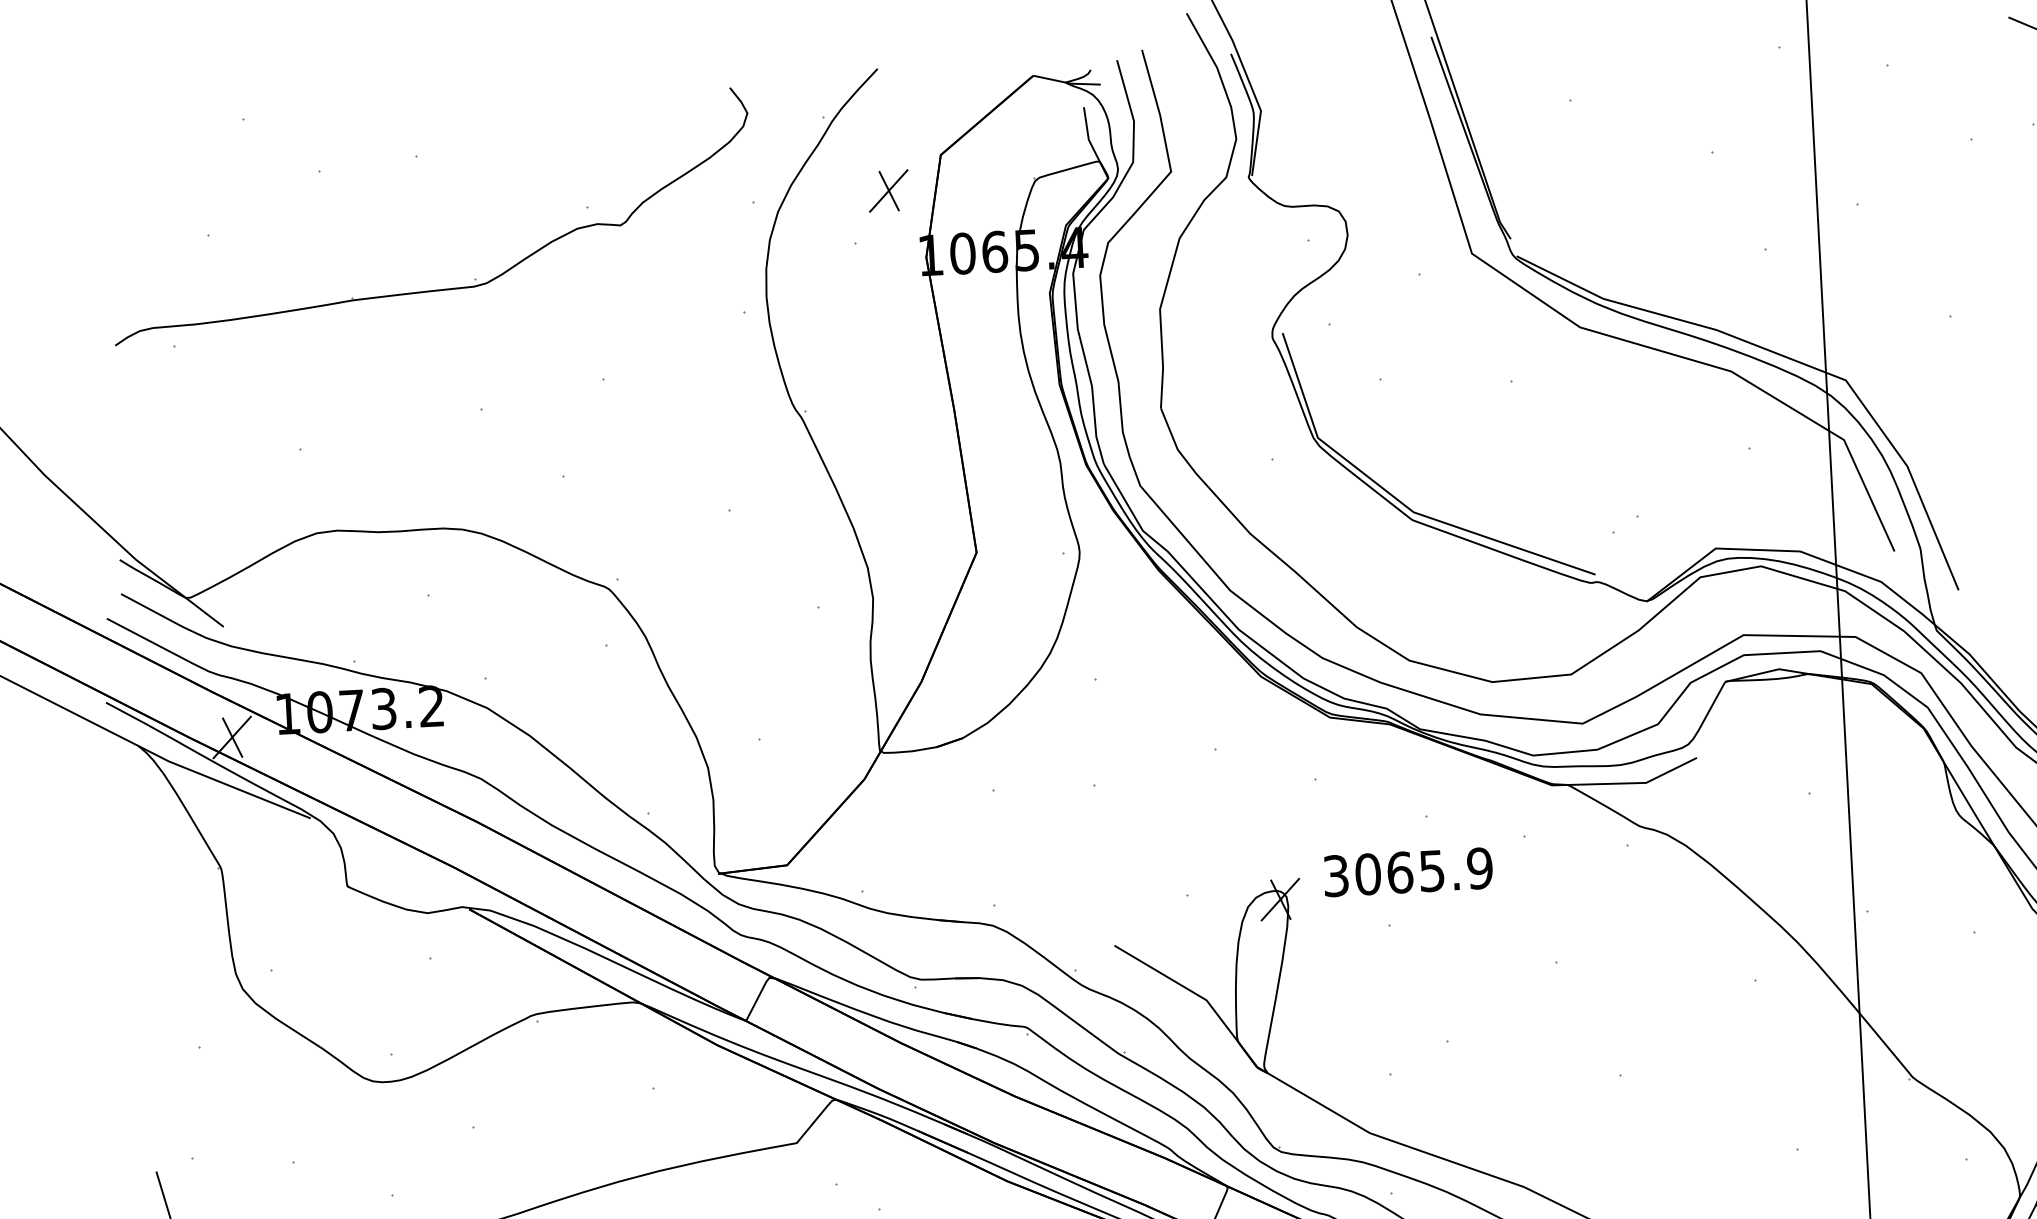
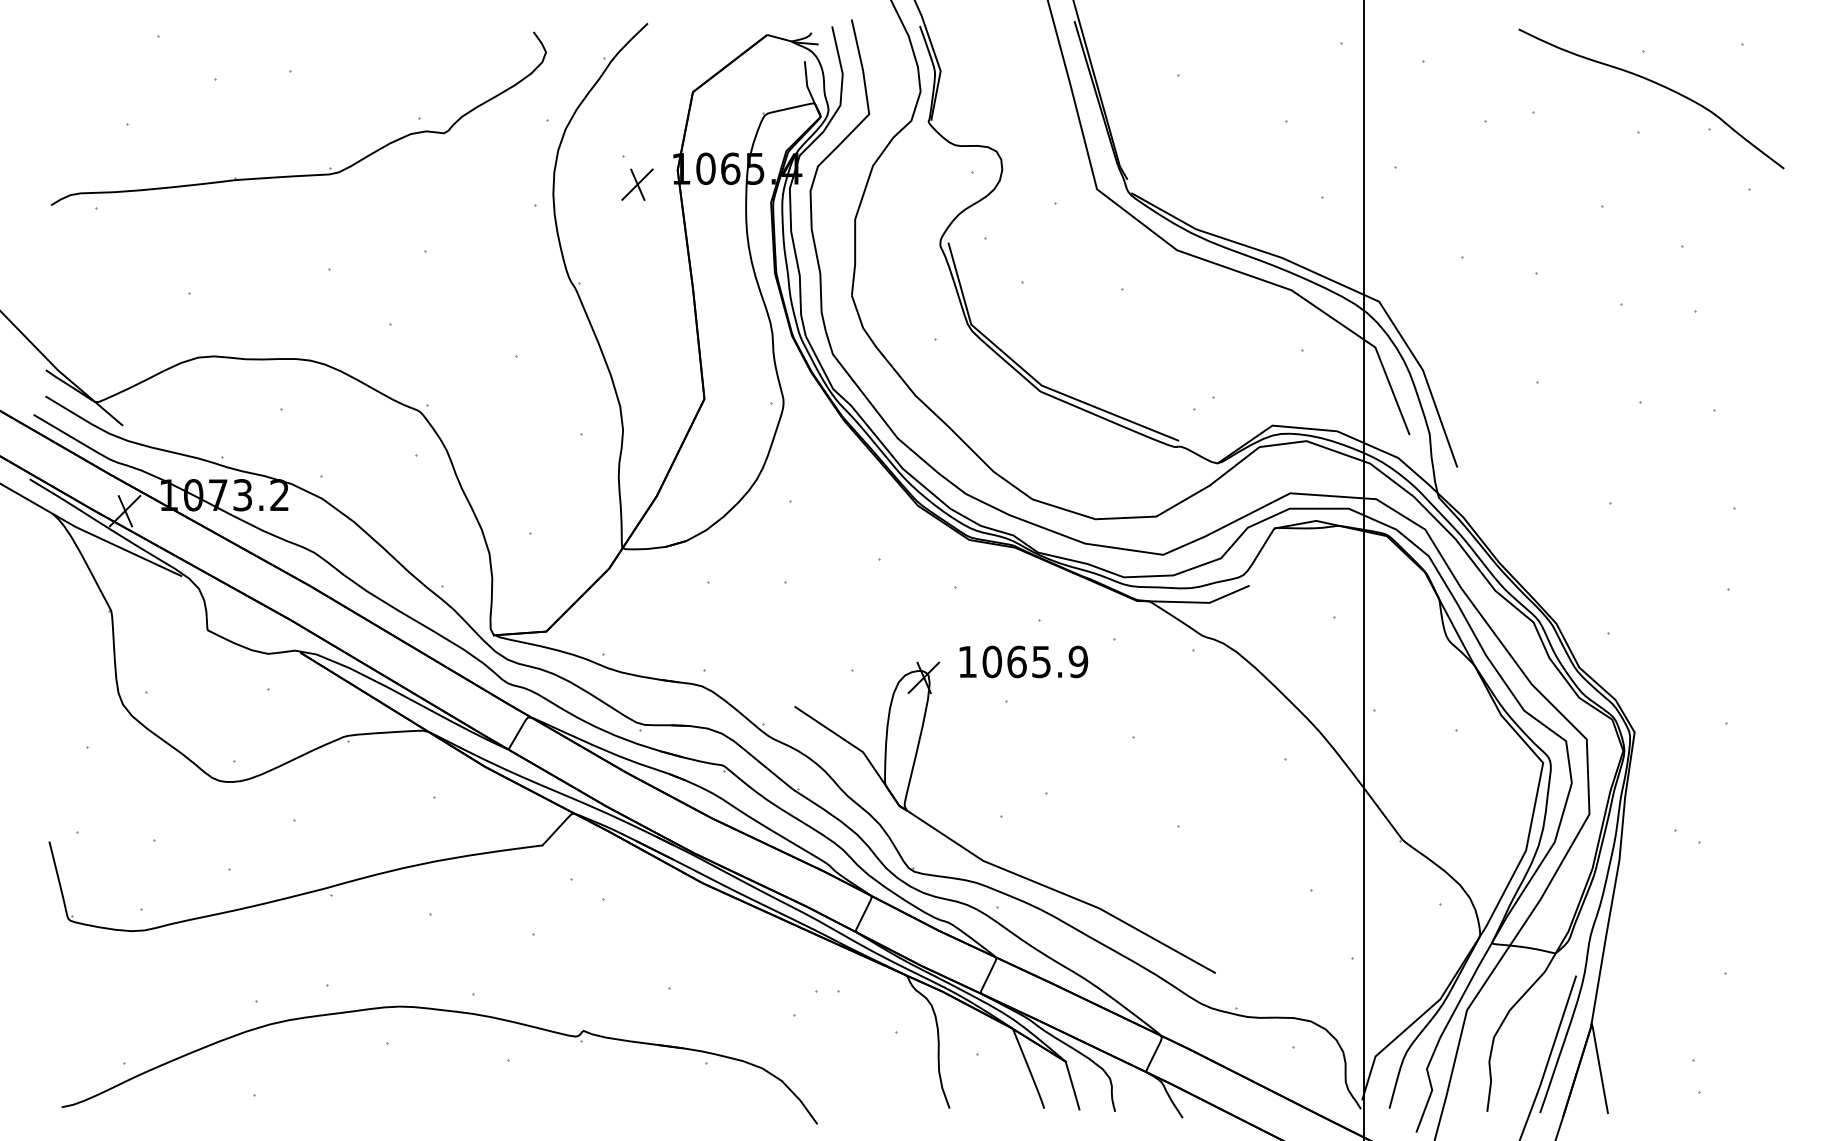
part: (888, 190) -> (637, 184), moved
text: (1335, 875) -> (967, 661), 3065.9 -> 1065.9

